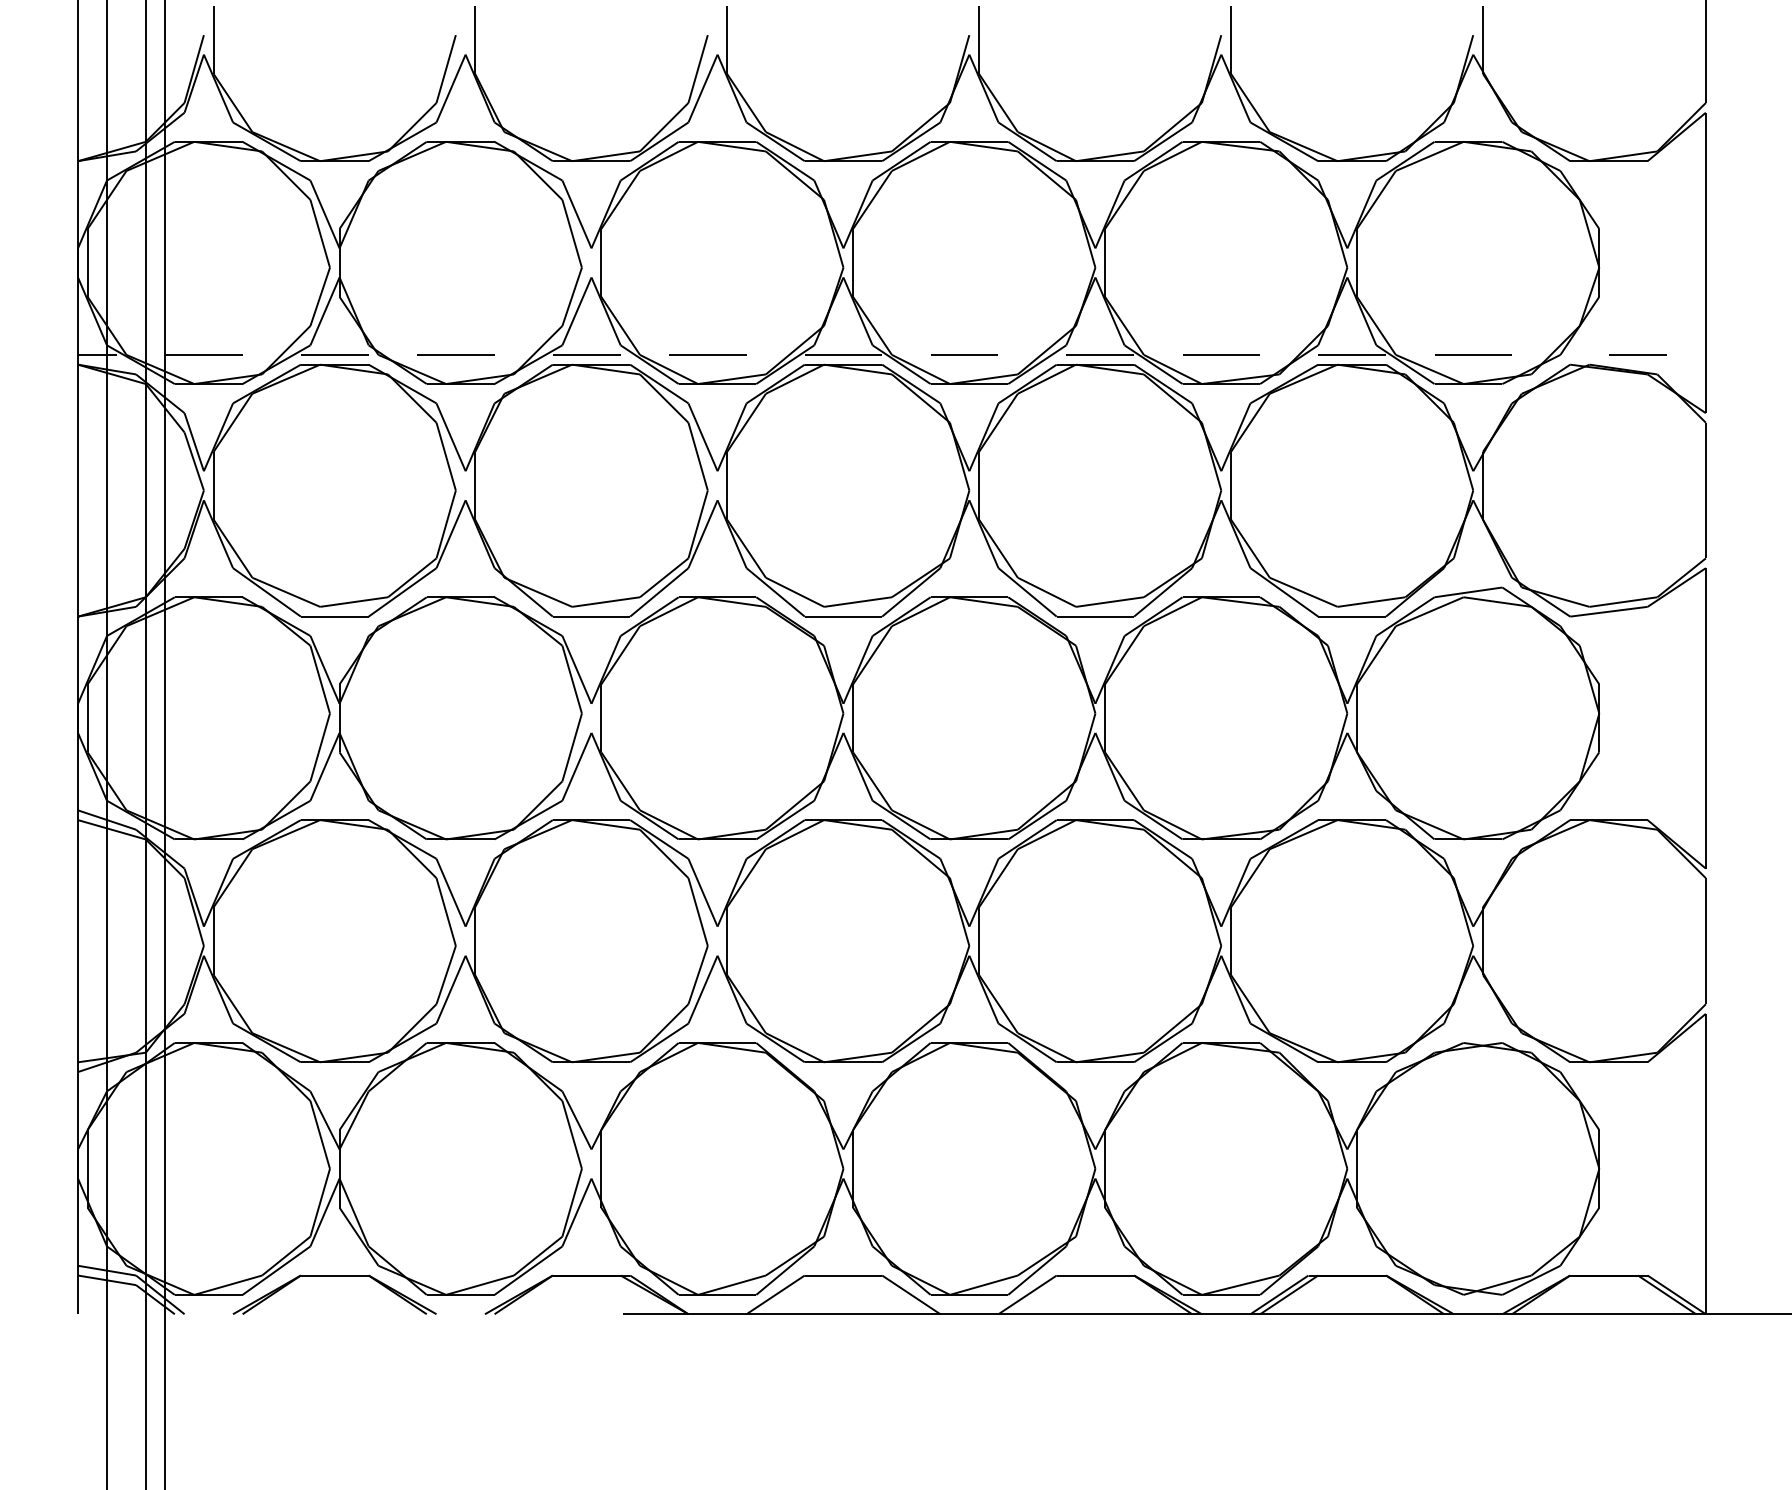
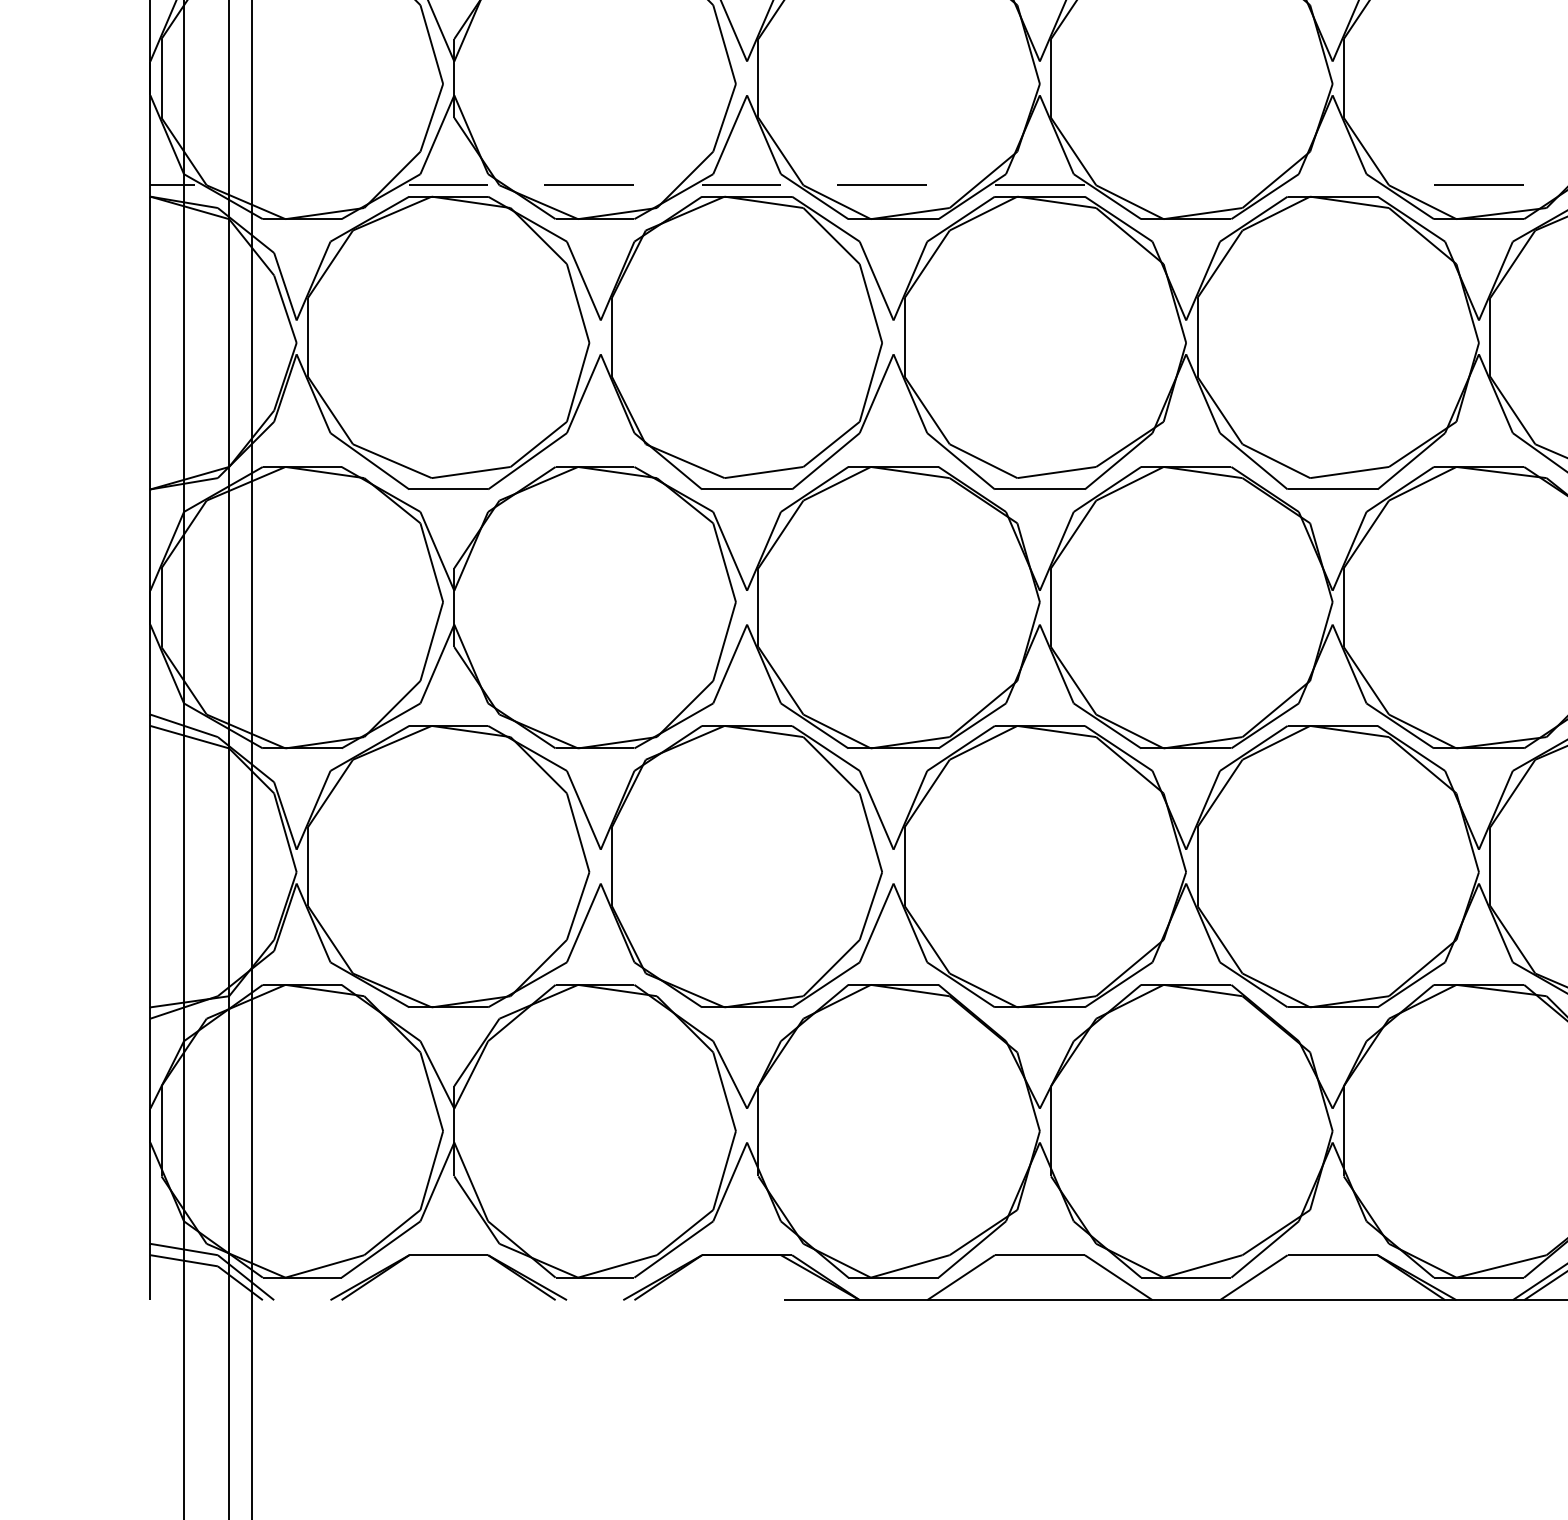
line: (203, 354) -> (296, 184), removed
line: (964, 354) -> (1180, 184), removed
line: (1100, 354) -> (1338, 184), removed

